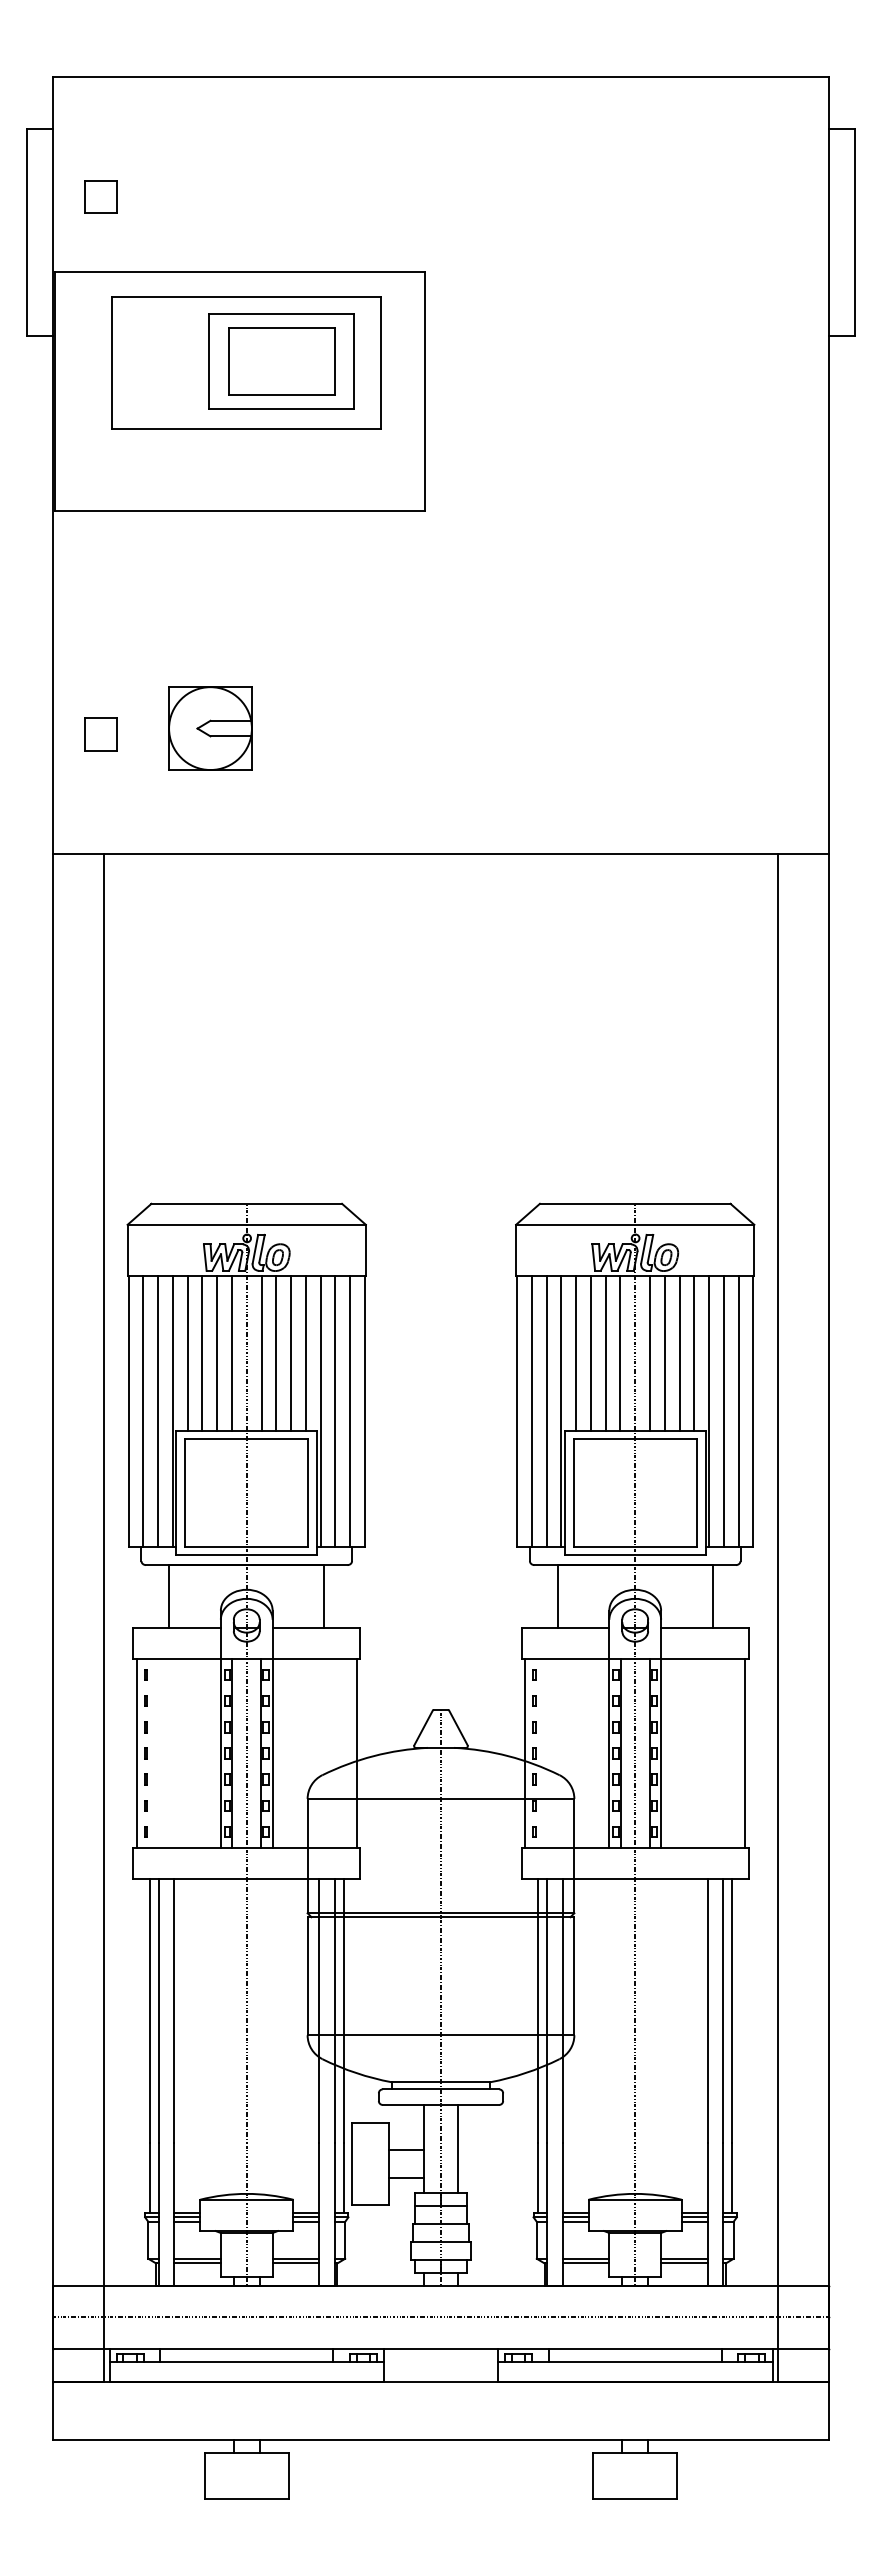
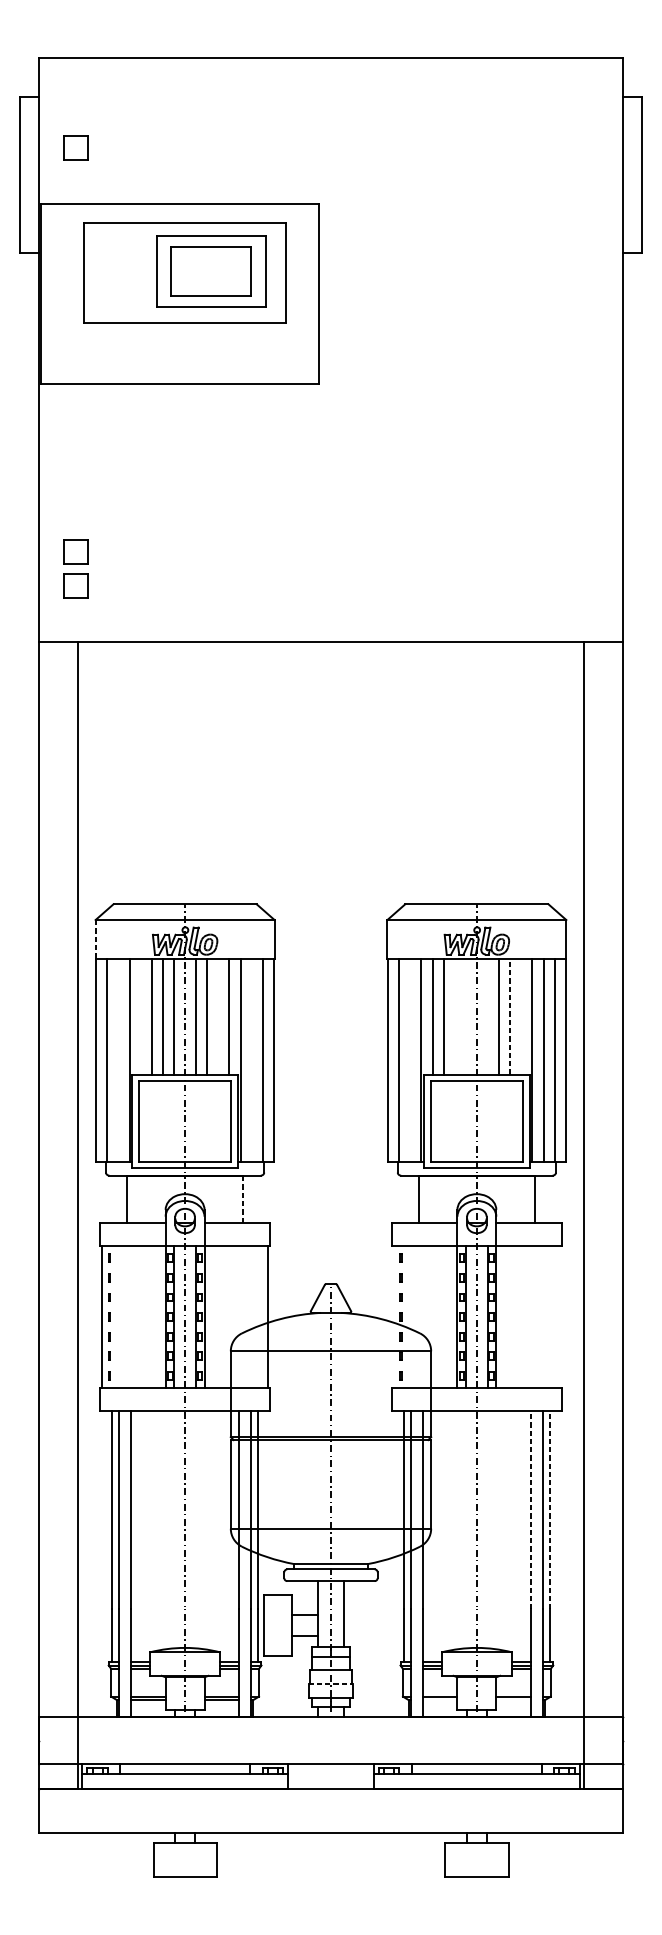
part: (210, 728) -> (157, 547), removed
part: (100, 780) -> (75, 586), added
line: (127, 1250) -> (95, 939), solid -> dashed
line: (679, 1352) -> (510, 1015), solid -> dashed
line: (187, 1353) -> (140, 1016), removed
line: (291, 1353) -> (218, 1016), removed
line: (605, 1353) -> (454, 1016), removed
line: (620, 1353) -> (465, 1016), removed
line: (649, 1353) -> (487, 1016), removed
line: (694, 1353) -> (521, 1016), removed
line: (158, 1411) -> (118, 1060), removed
line: (335, 1411) -> (251, 1060), removed
line: (546, 1411) -> (410, 1060), removed
line: (324, 1596) -> (243, 1199), solid -> dashed
line: (525, 1753) -> (394, 1317), removed
line: (745, 1753) -> (559, 1317), removed
line: (707, 2010) -> (531, 1510), solid -> dashed
line: (732, 2010) -> (549, 1510), solid -> dashed
line: (441, 2242) -> (331, 1684), solid -> dashed
line: (585, 2263) -> (439, 1700), removed
line: (684, 2263) -> (513, 1700), removed
line: (440, 2317) -> (330, 1740), removed

